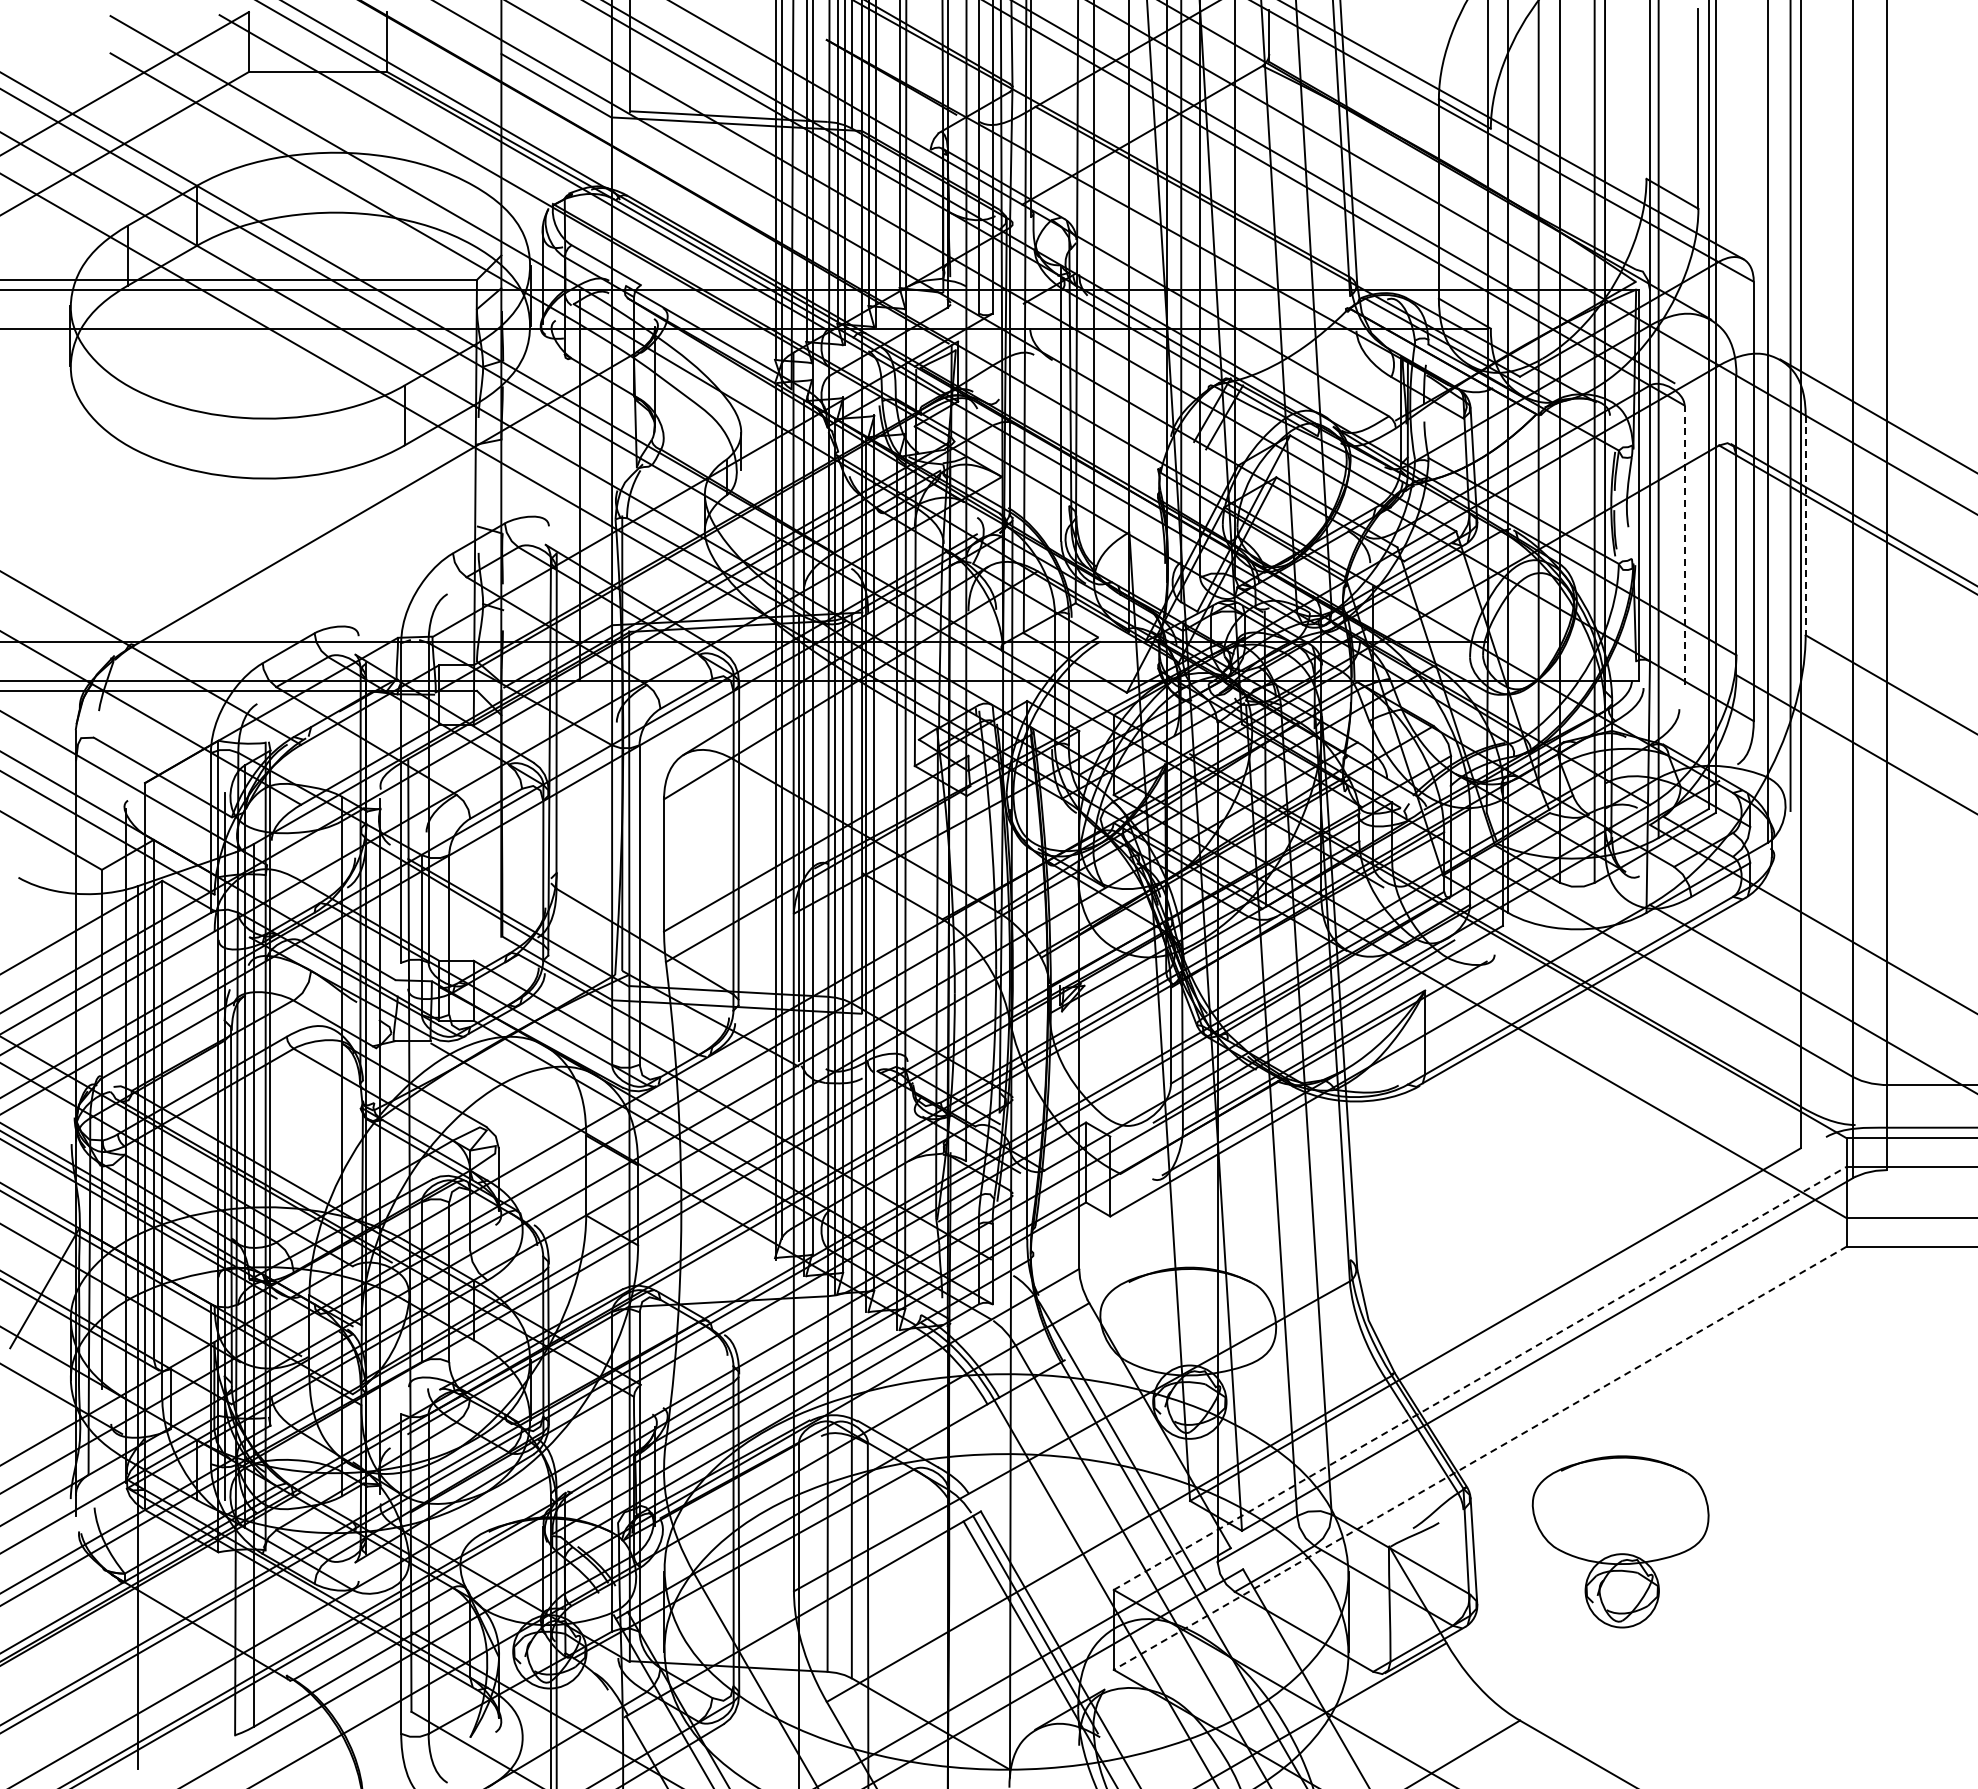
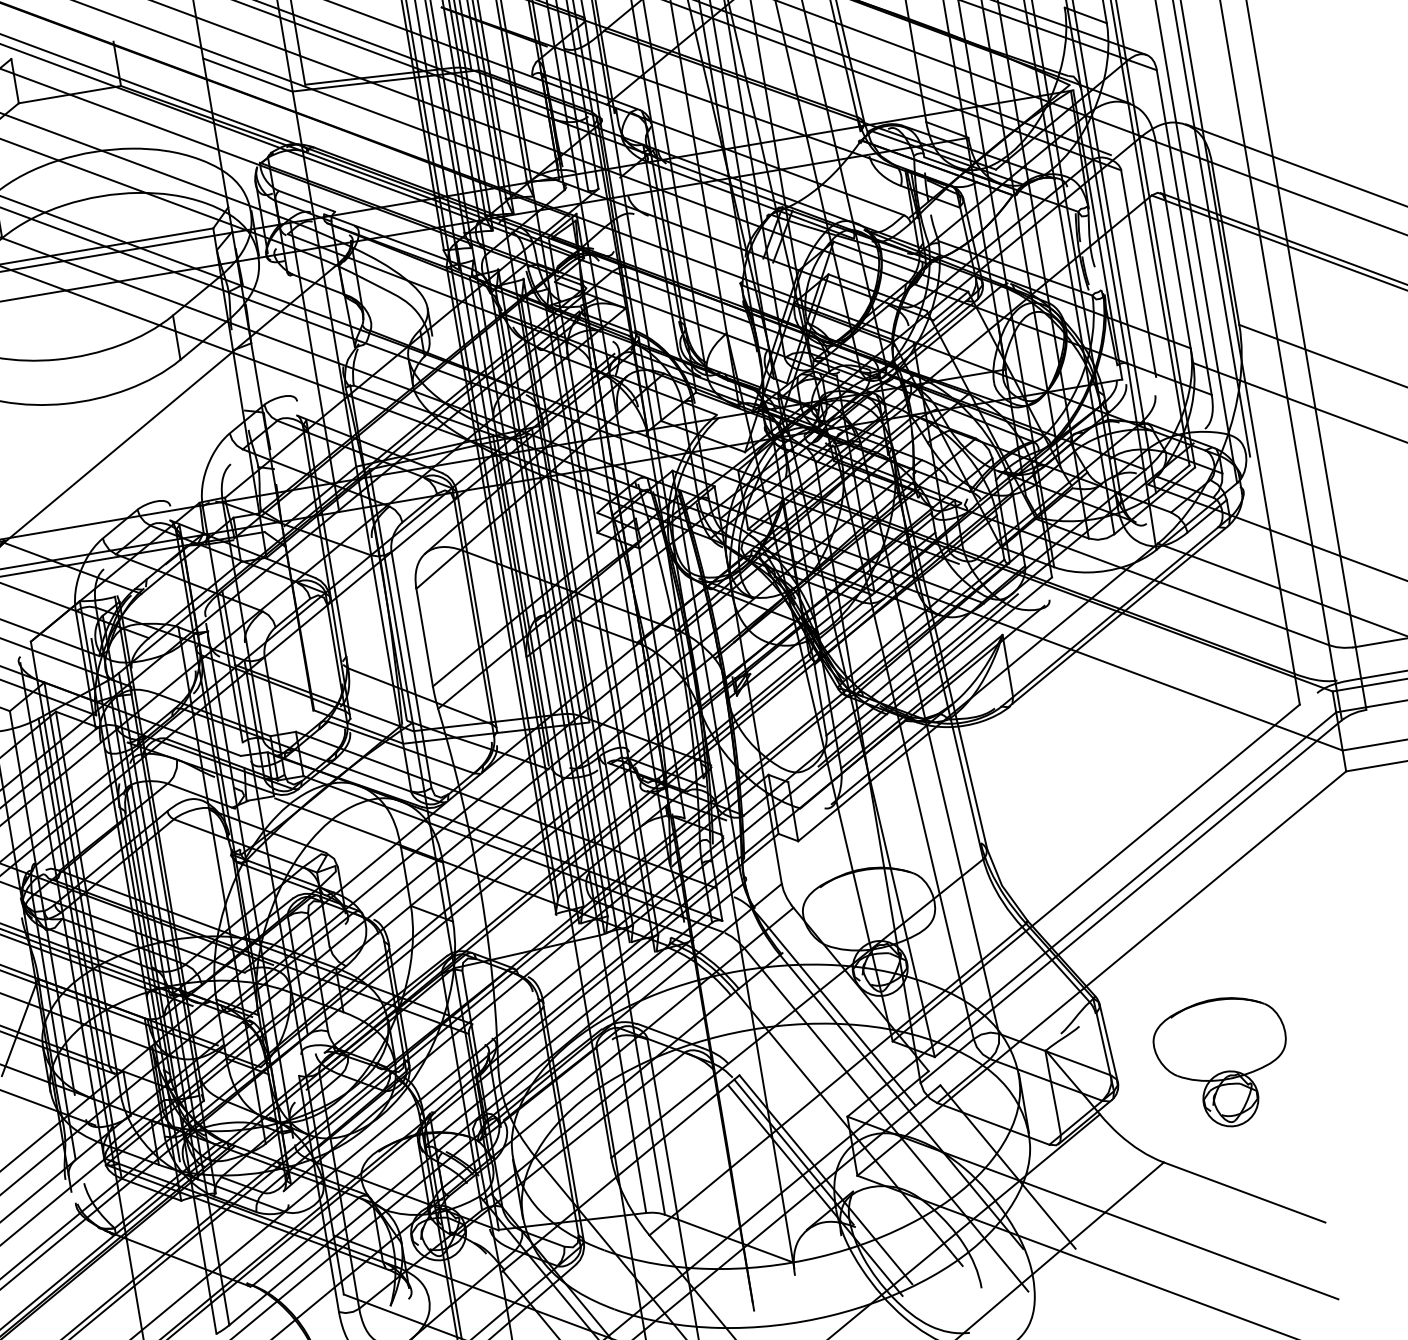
line: (1805, 525) -> (1225, 243), dashed -> solid
line: (1684, 545) -> (1138, 273), dashed -> solid
line: (1480, 1378) -> (1091, 914), dashed -> solid
line: (1479, 1458) -> (1101, 973), dashed -> solid
part: (1620, 1541) -> (1223, 1062), moved

